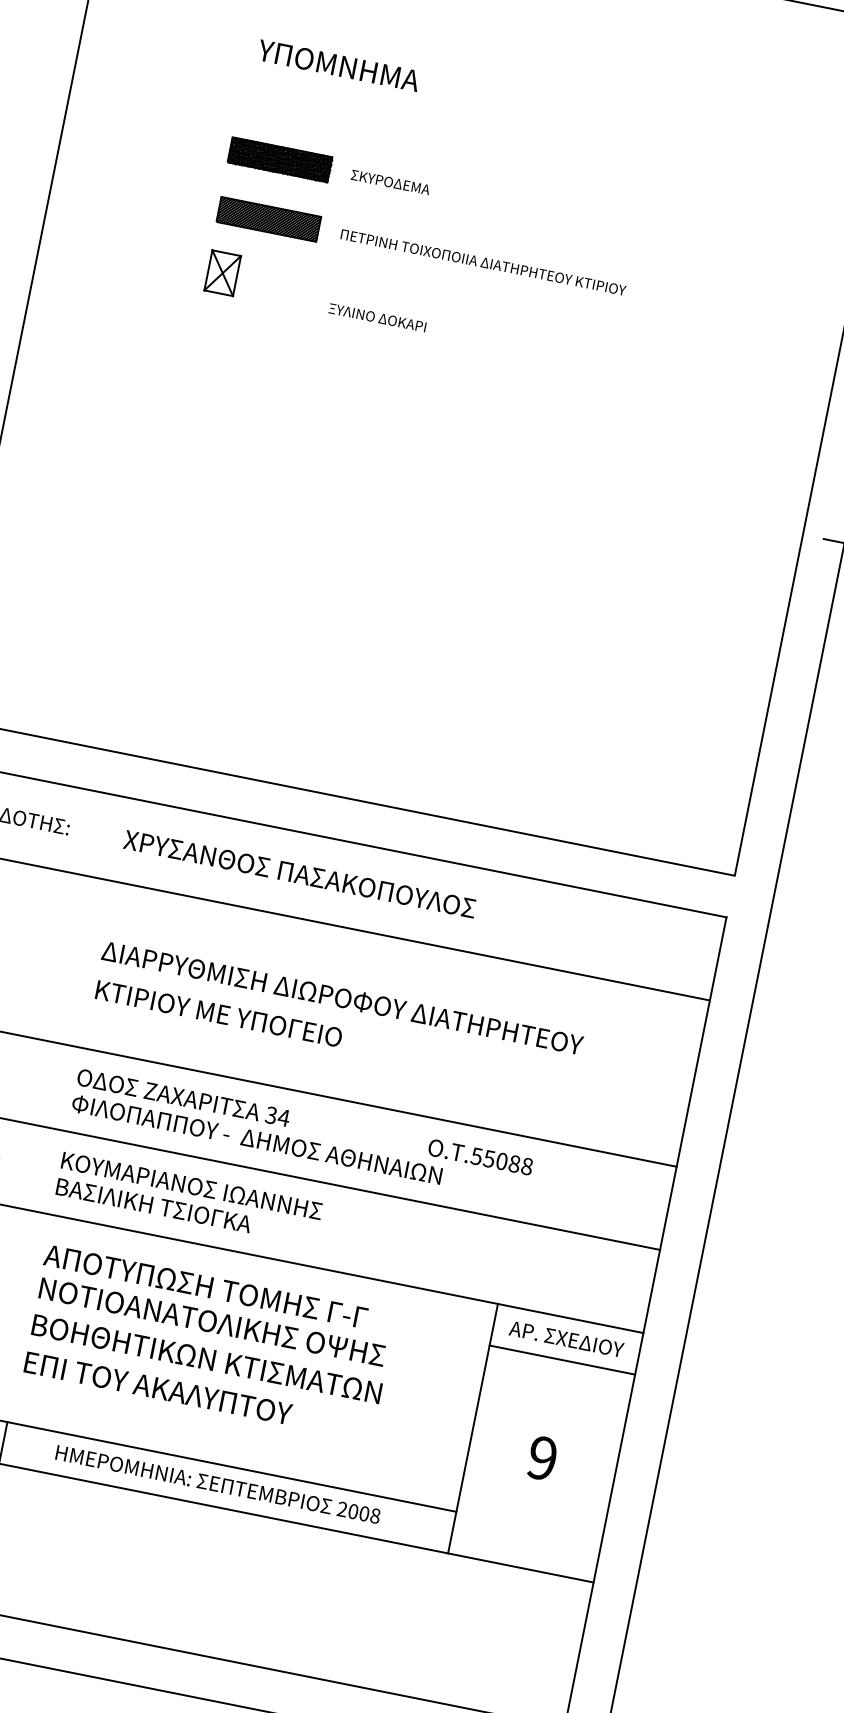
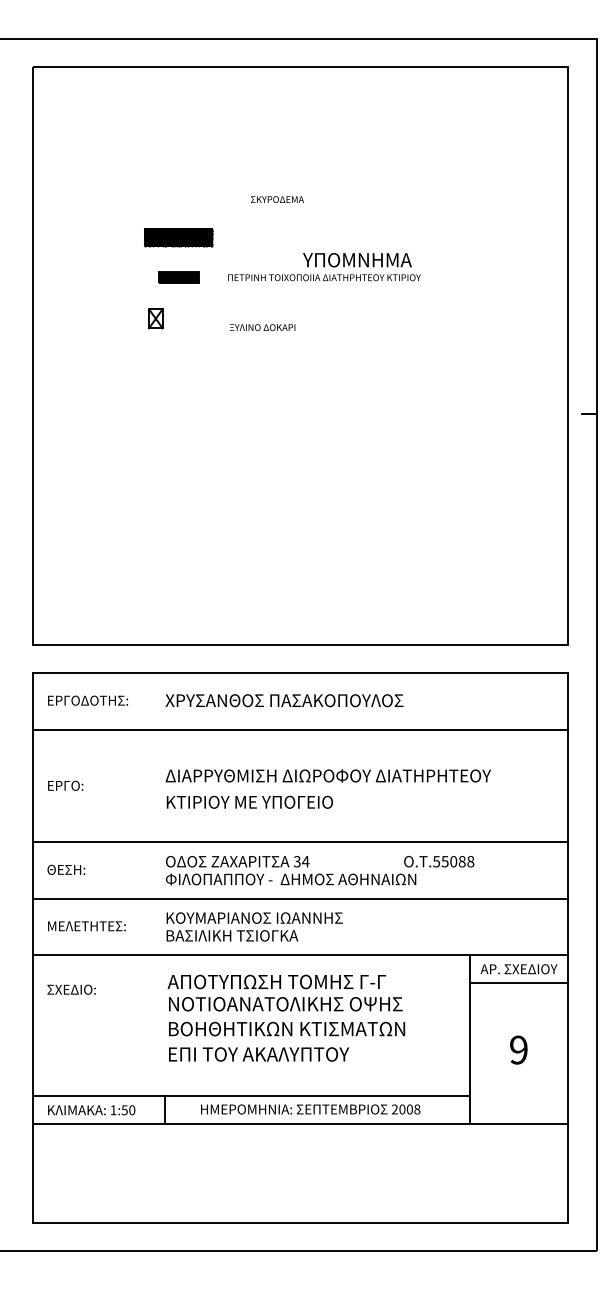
text: (338, 66) -> (357, 260), moved
text: (390, 182) -> (277, 199), moved
part: (268, 219) -> (178, 277), size x0.6
part: (222, 272) -> (155, 318), size x0.7

